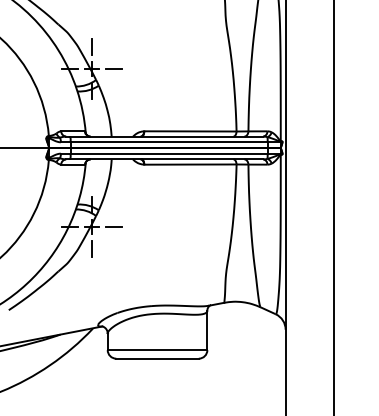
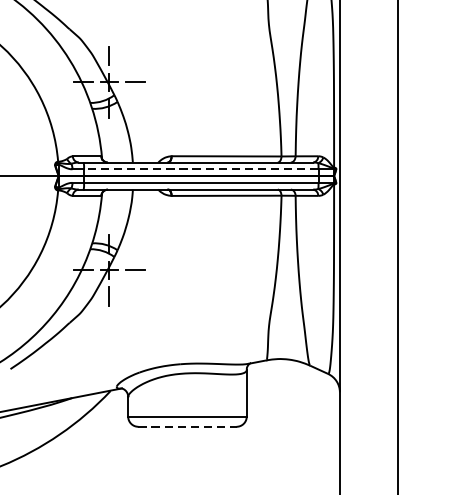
line: (169, 142) -> (201, 169), solid -> dashed
line: (158, 358) -> (188, 426), solid -> dashed

